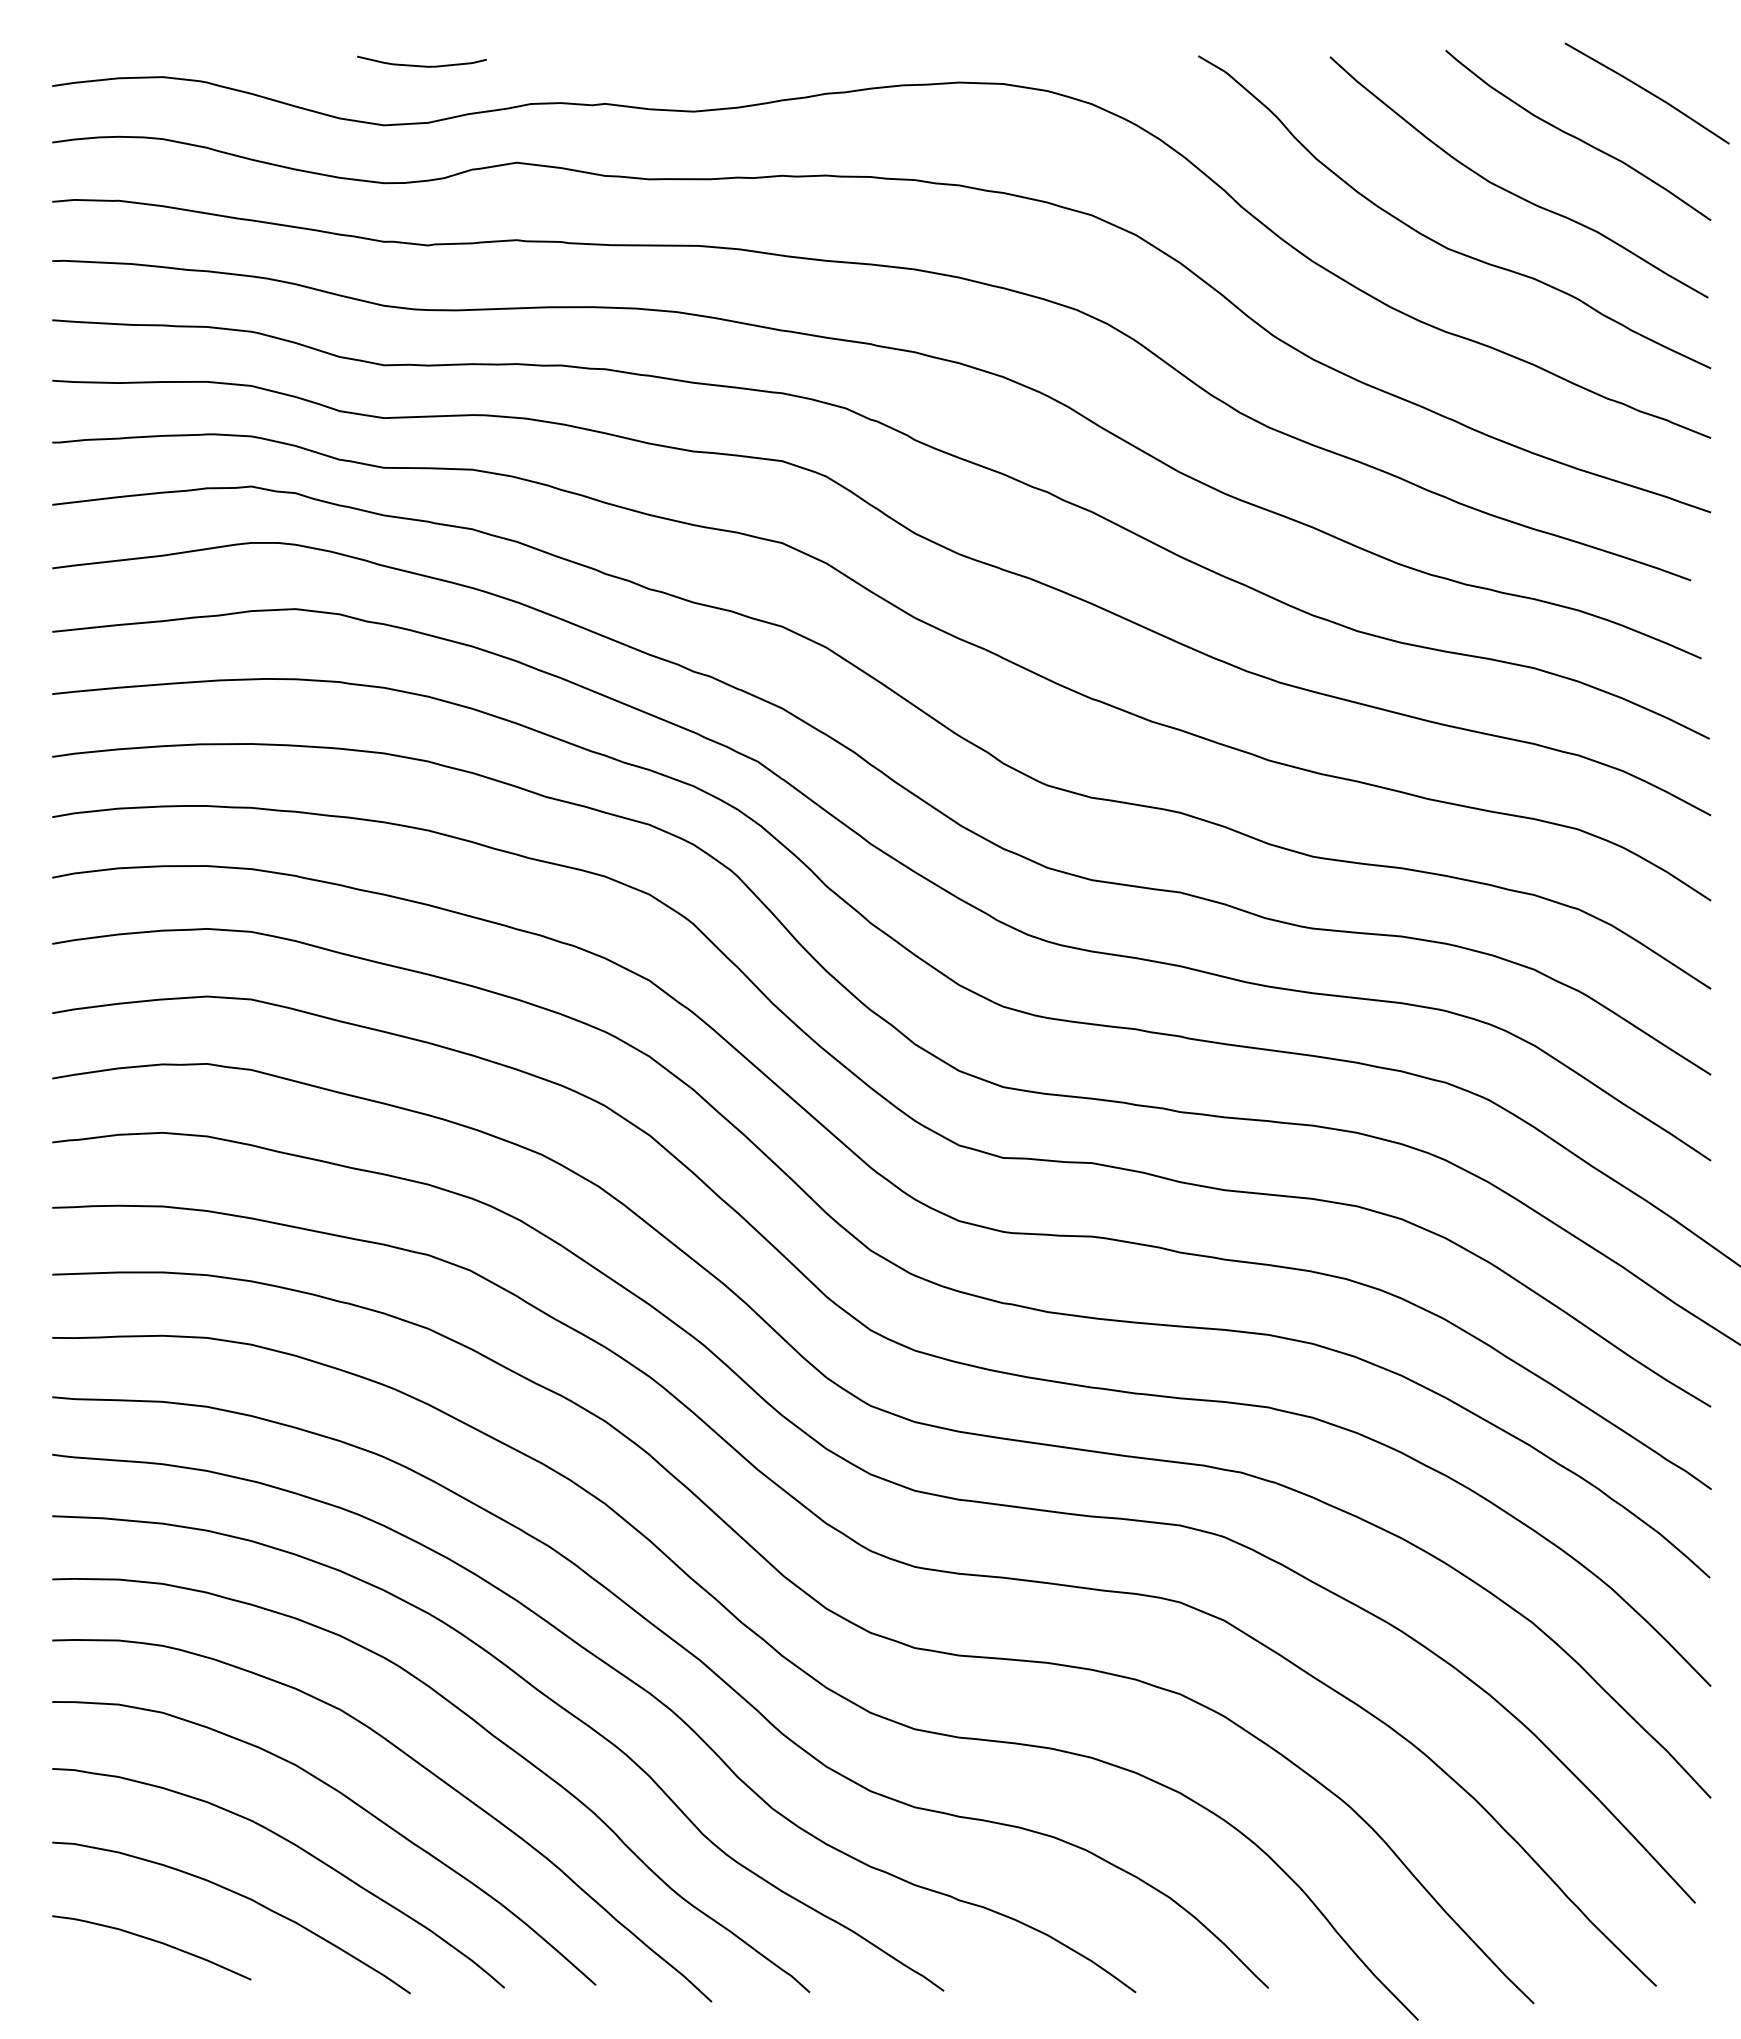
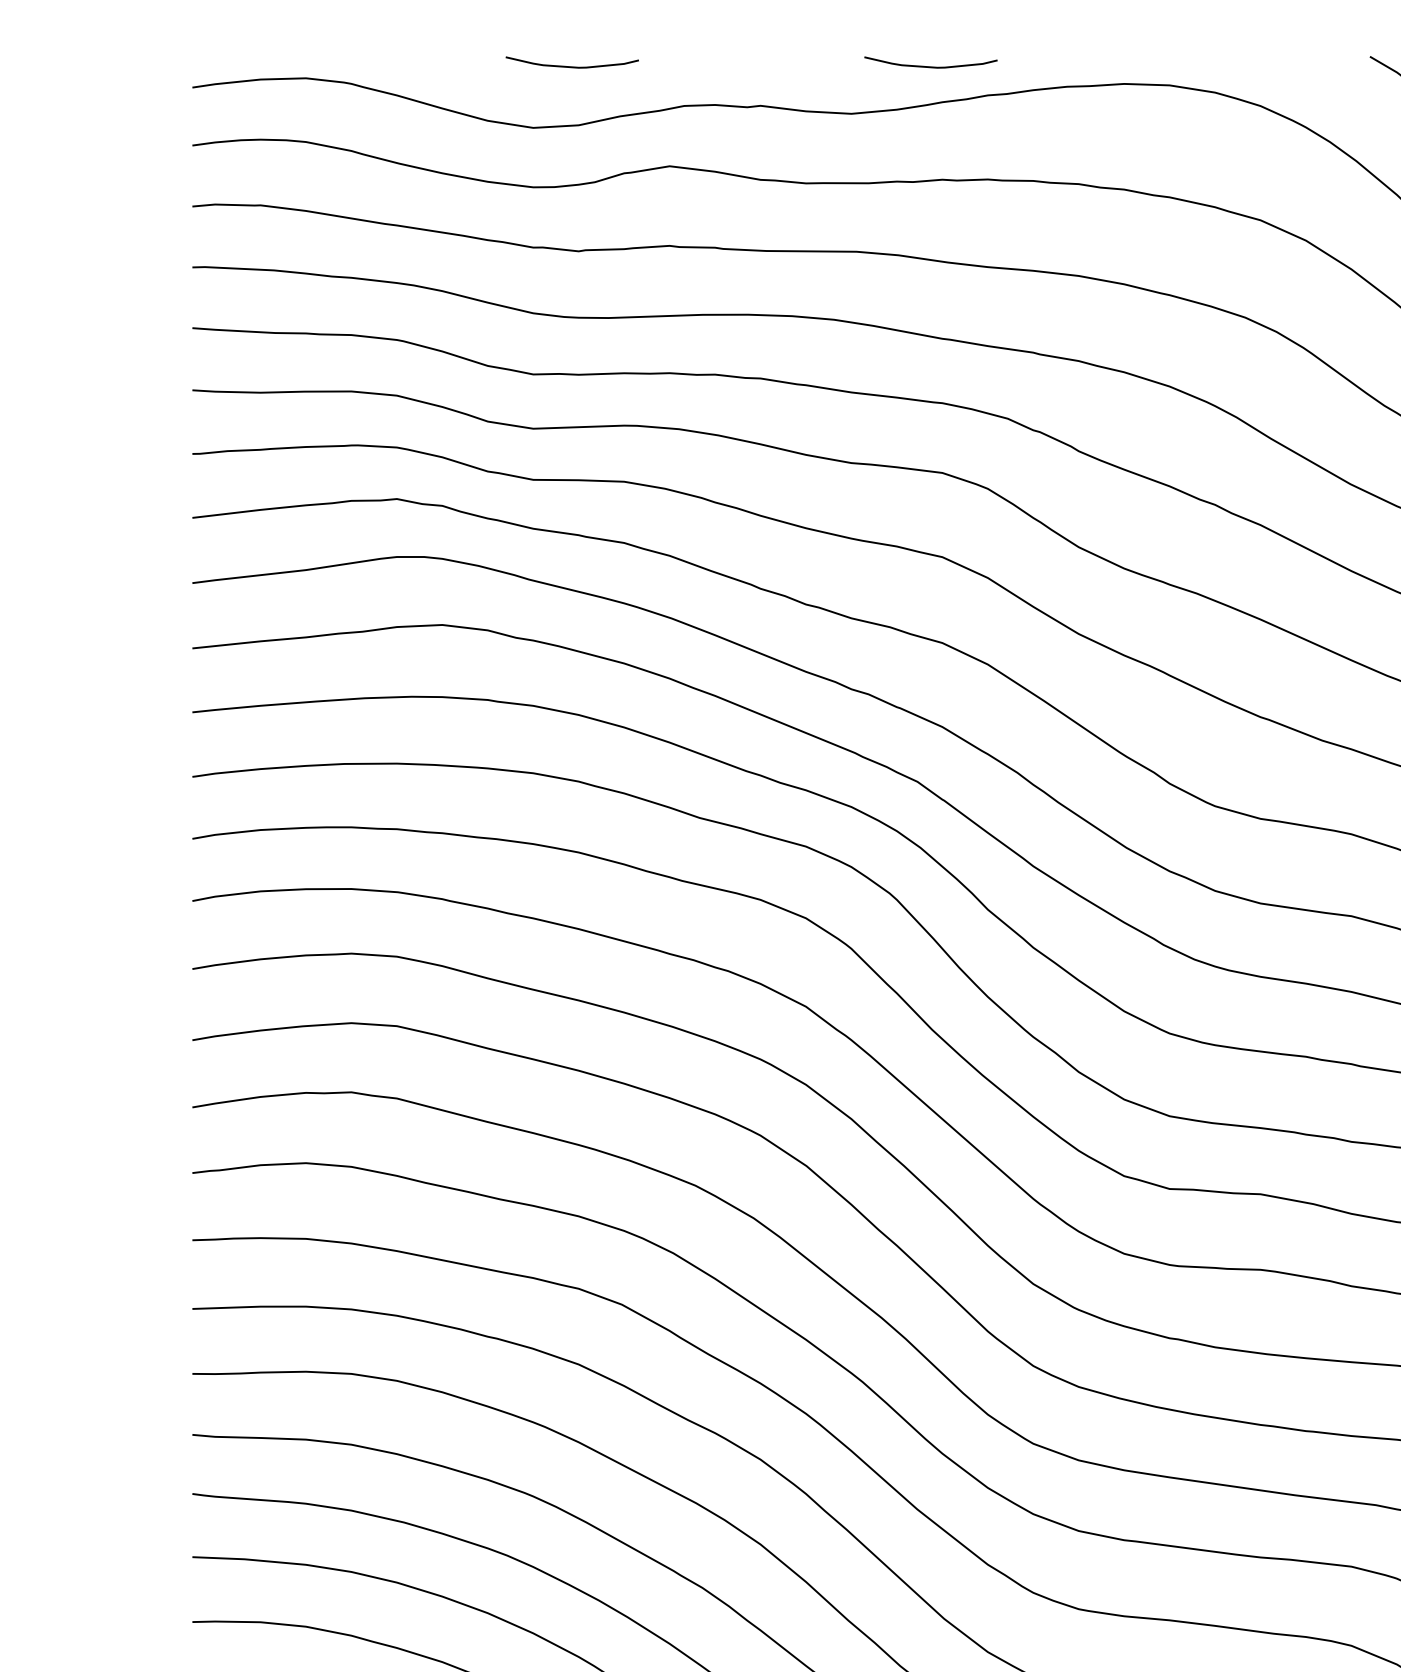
curve: (770, 65) -> (930, 66), added

